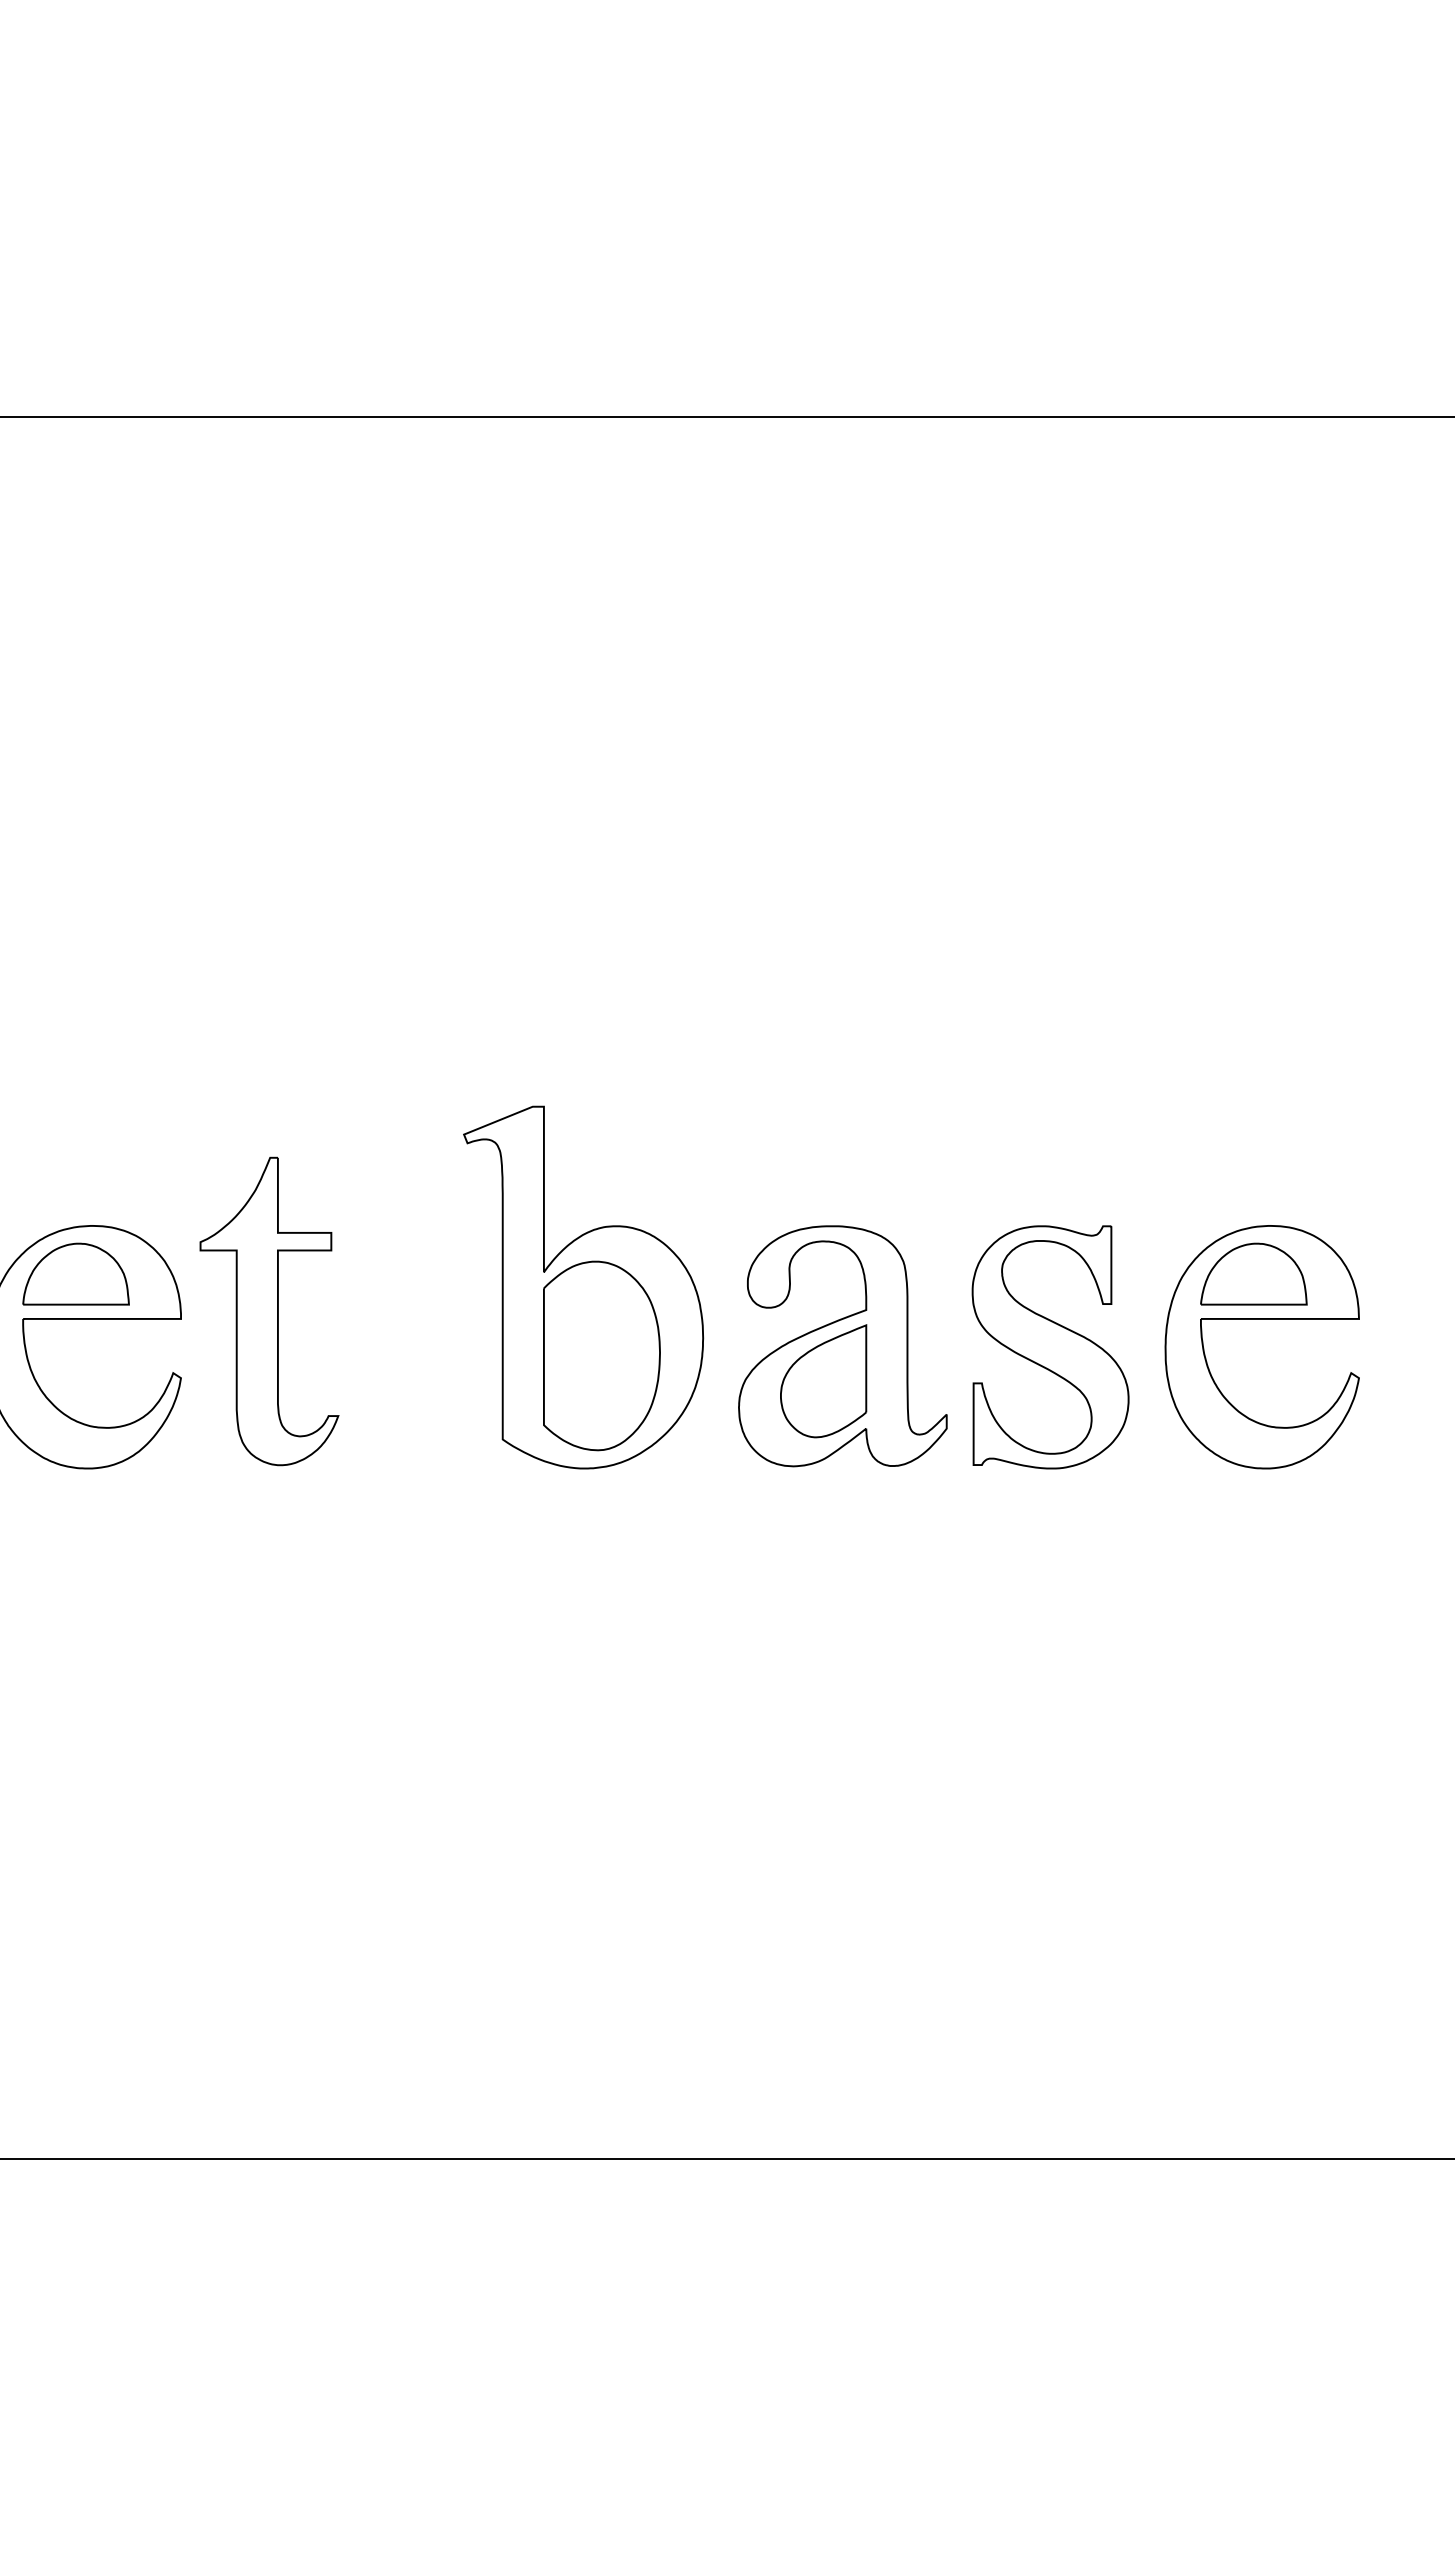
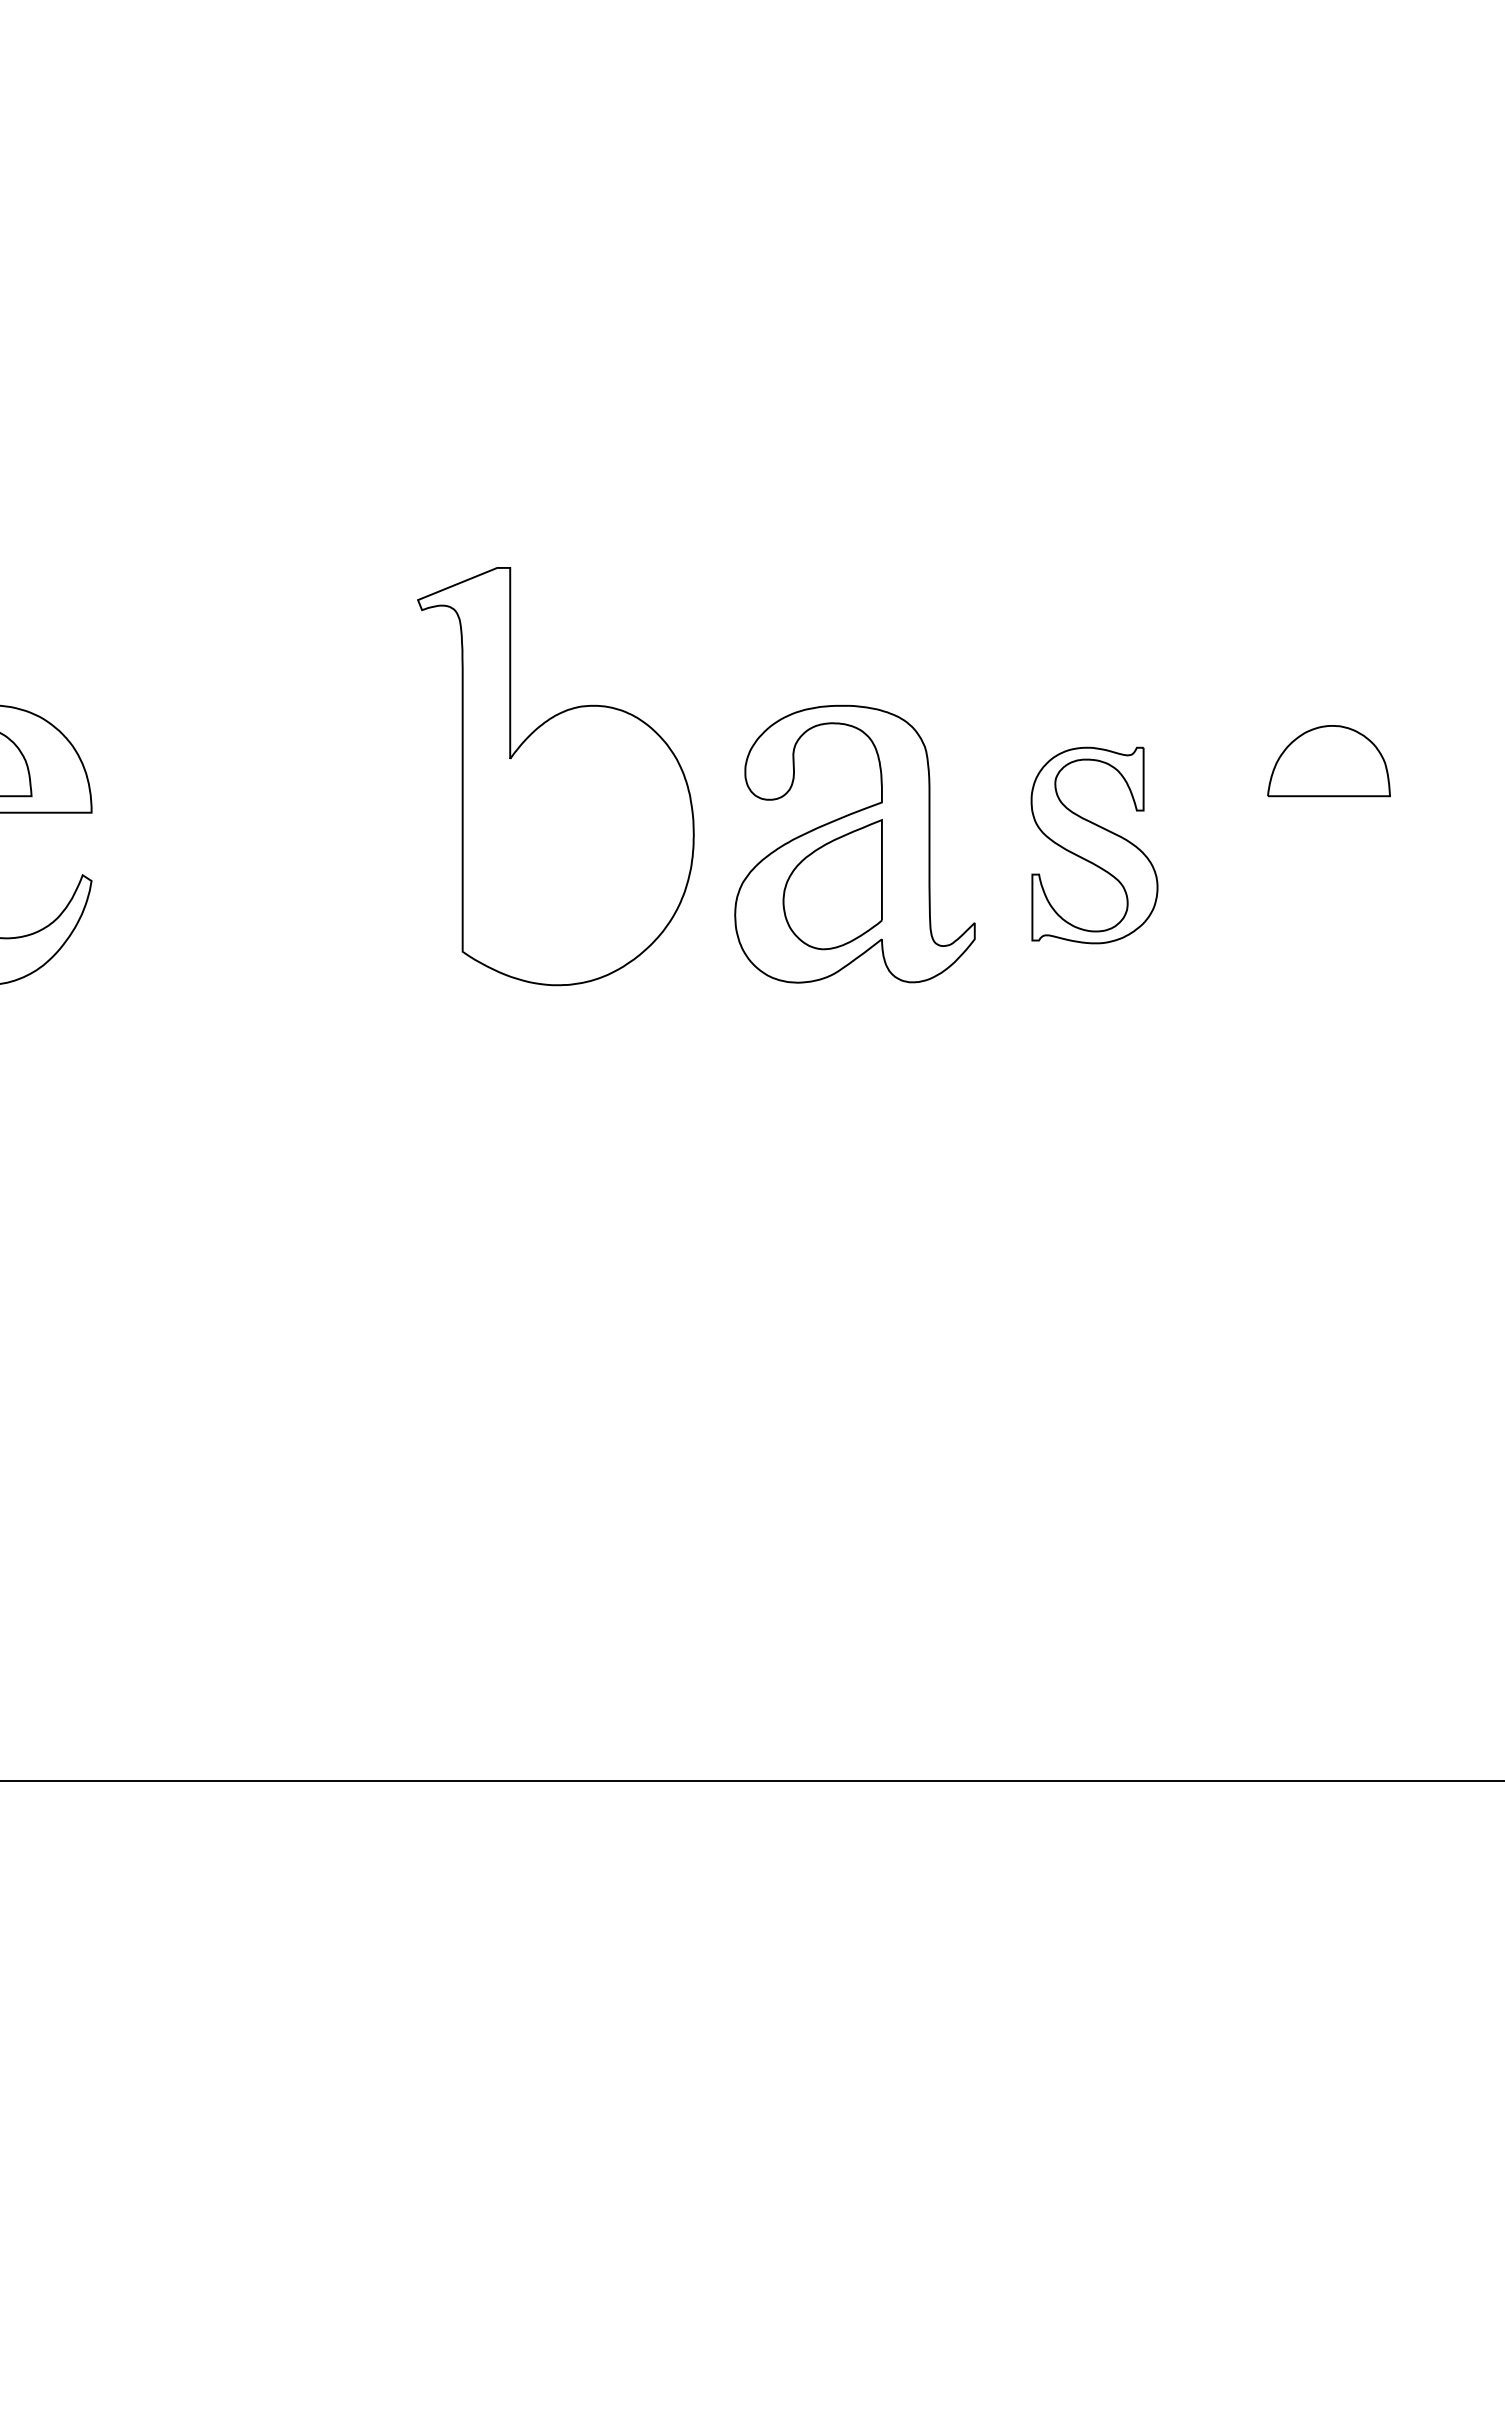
part: (269, 1311) -> (193, 804), removed
part: (1261, 1319) -> (1337, 813), removed
part: (1050, 1347) -> (1094, 845), size x0.7
part: (601, 1355) -> (576, 854), removed

